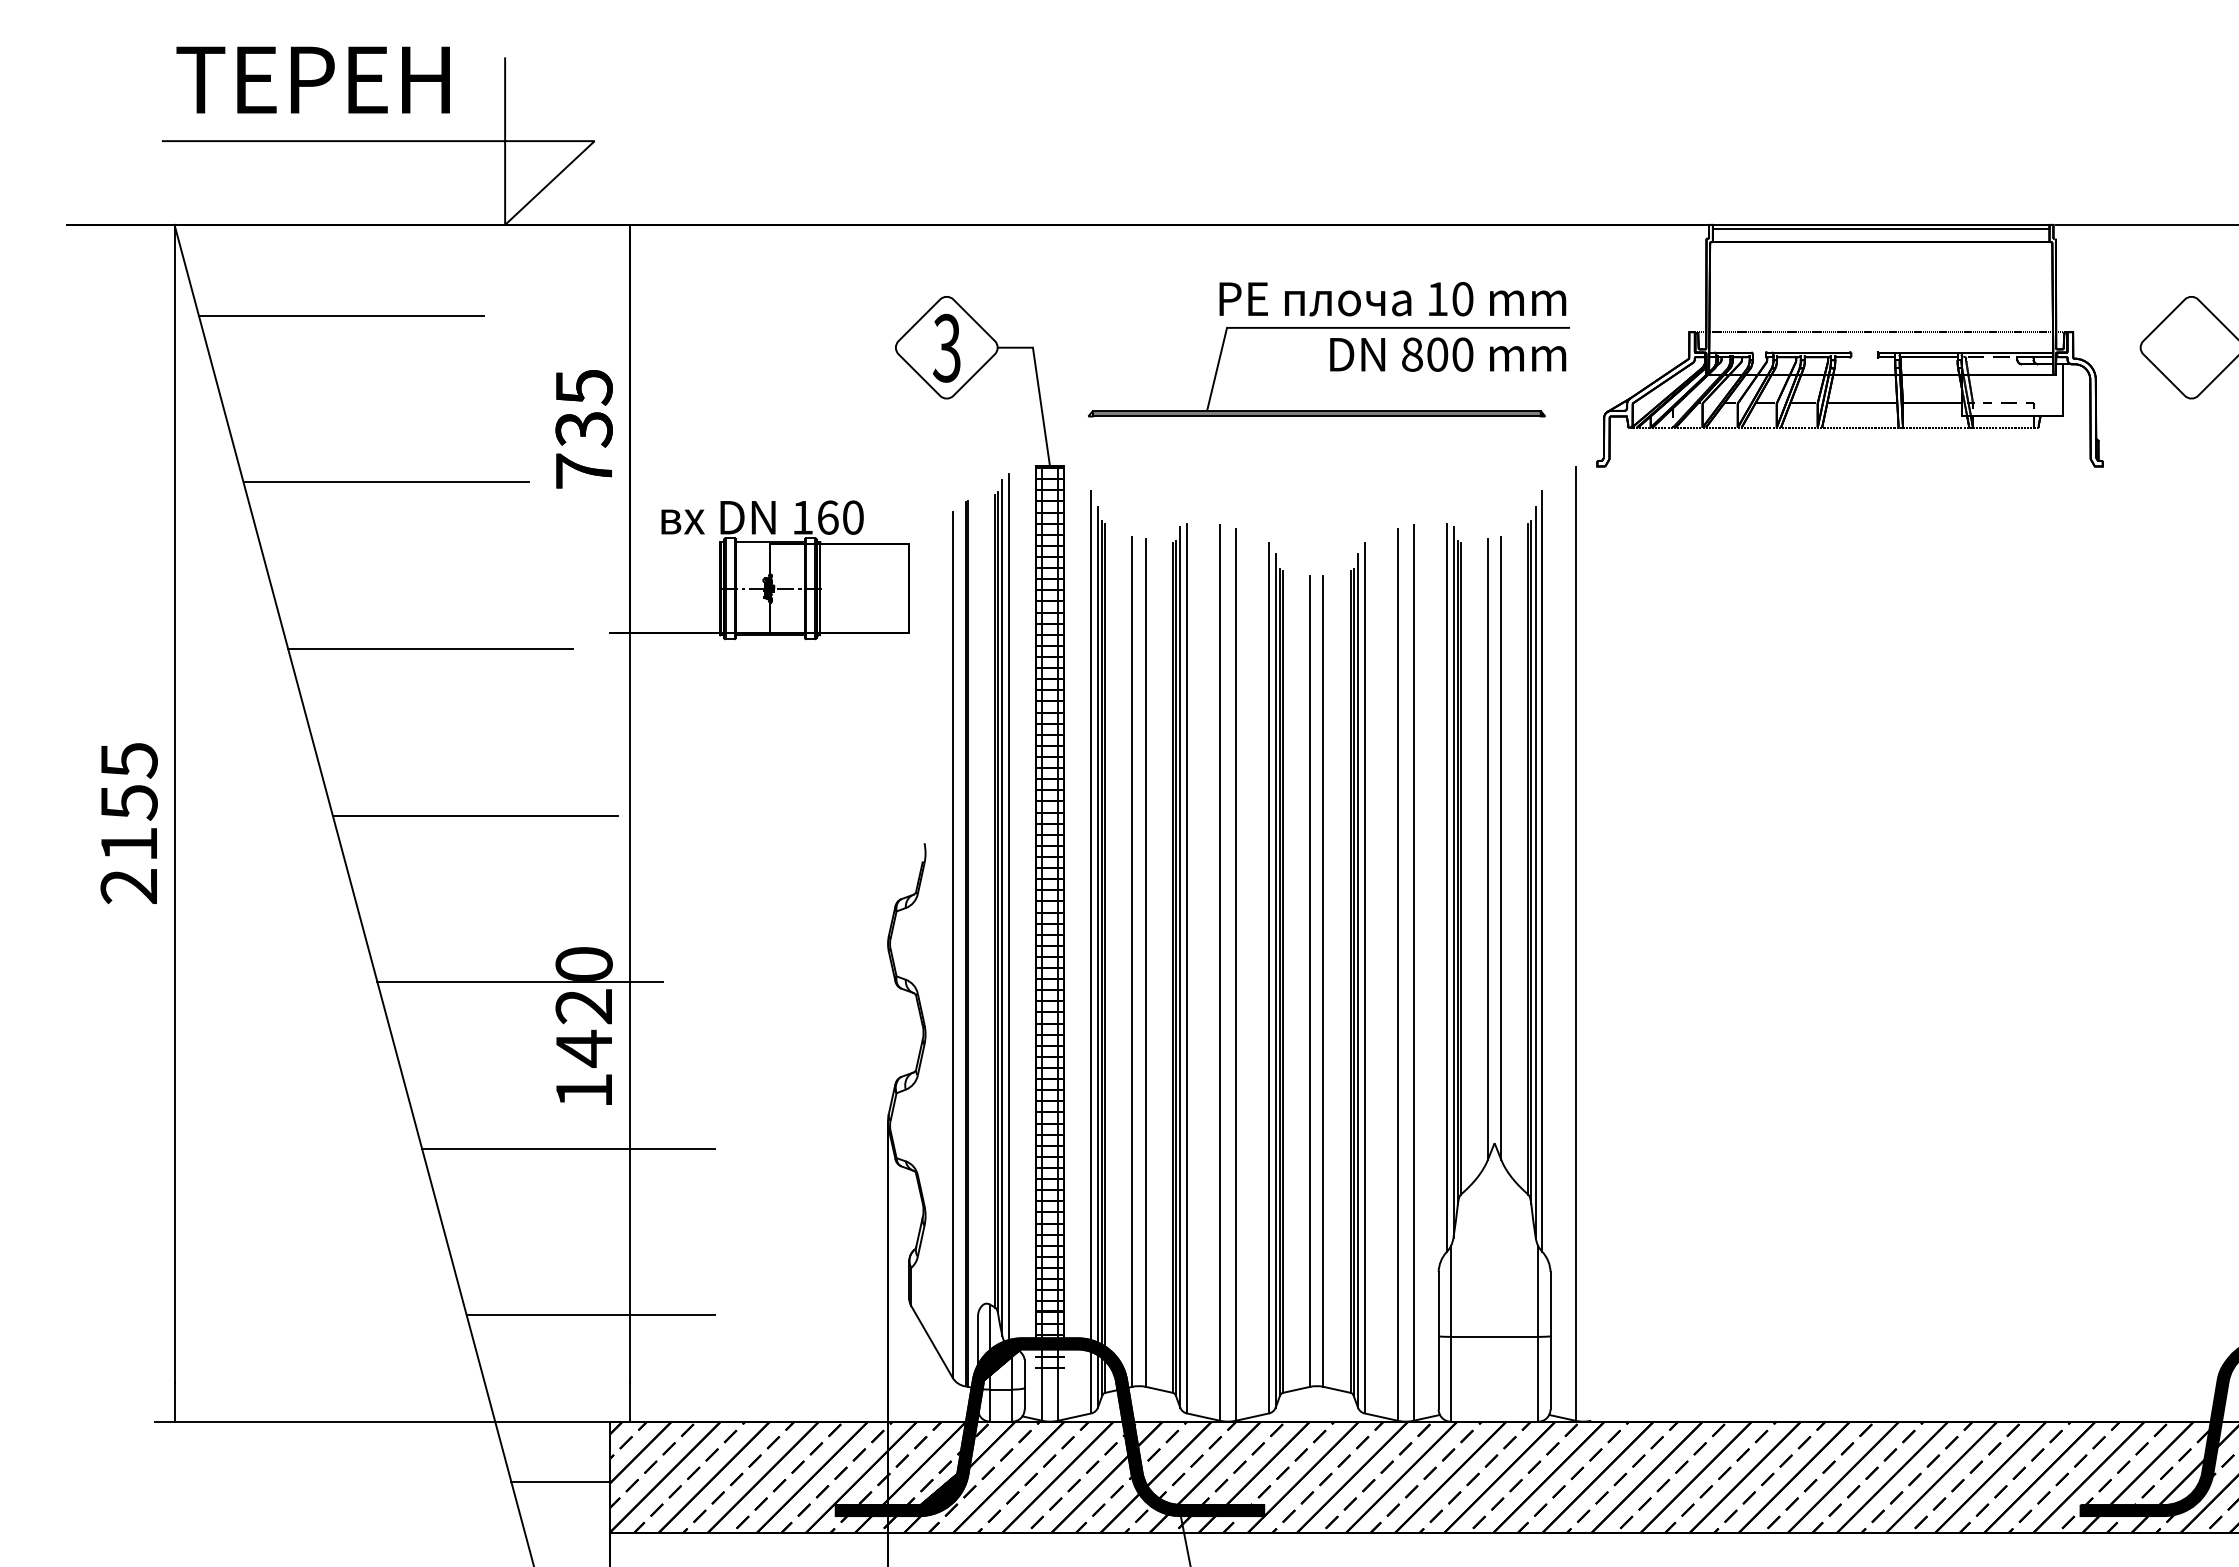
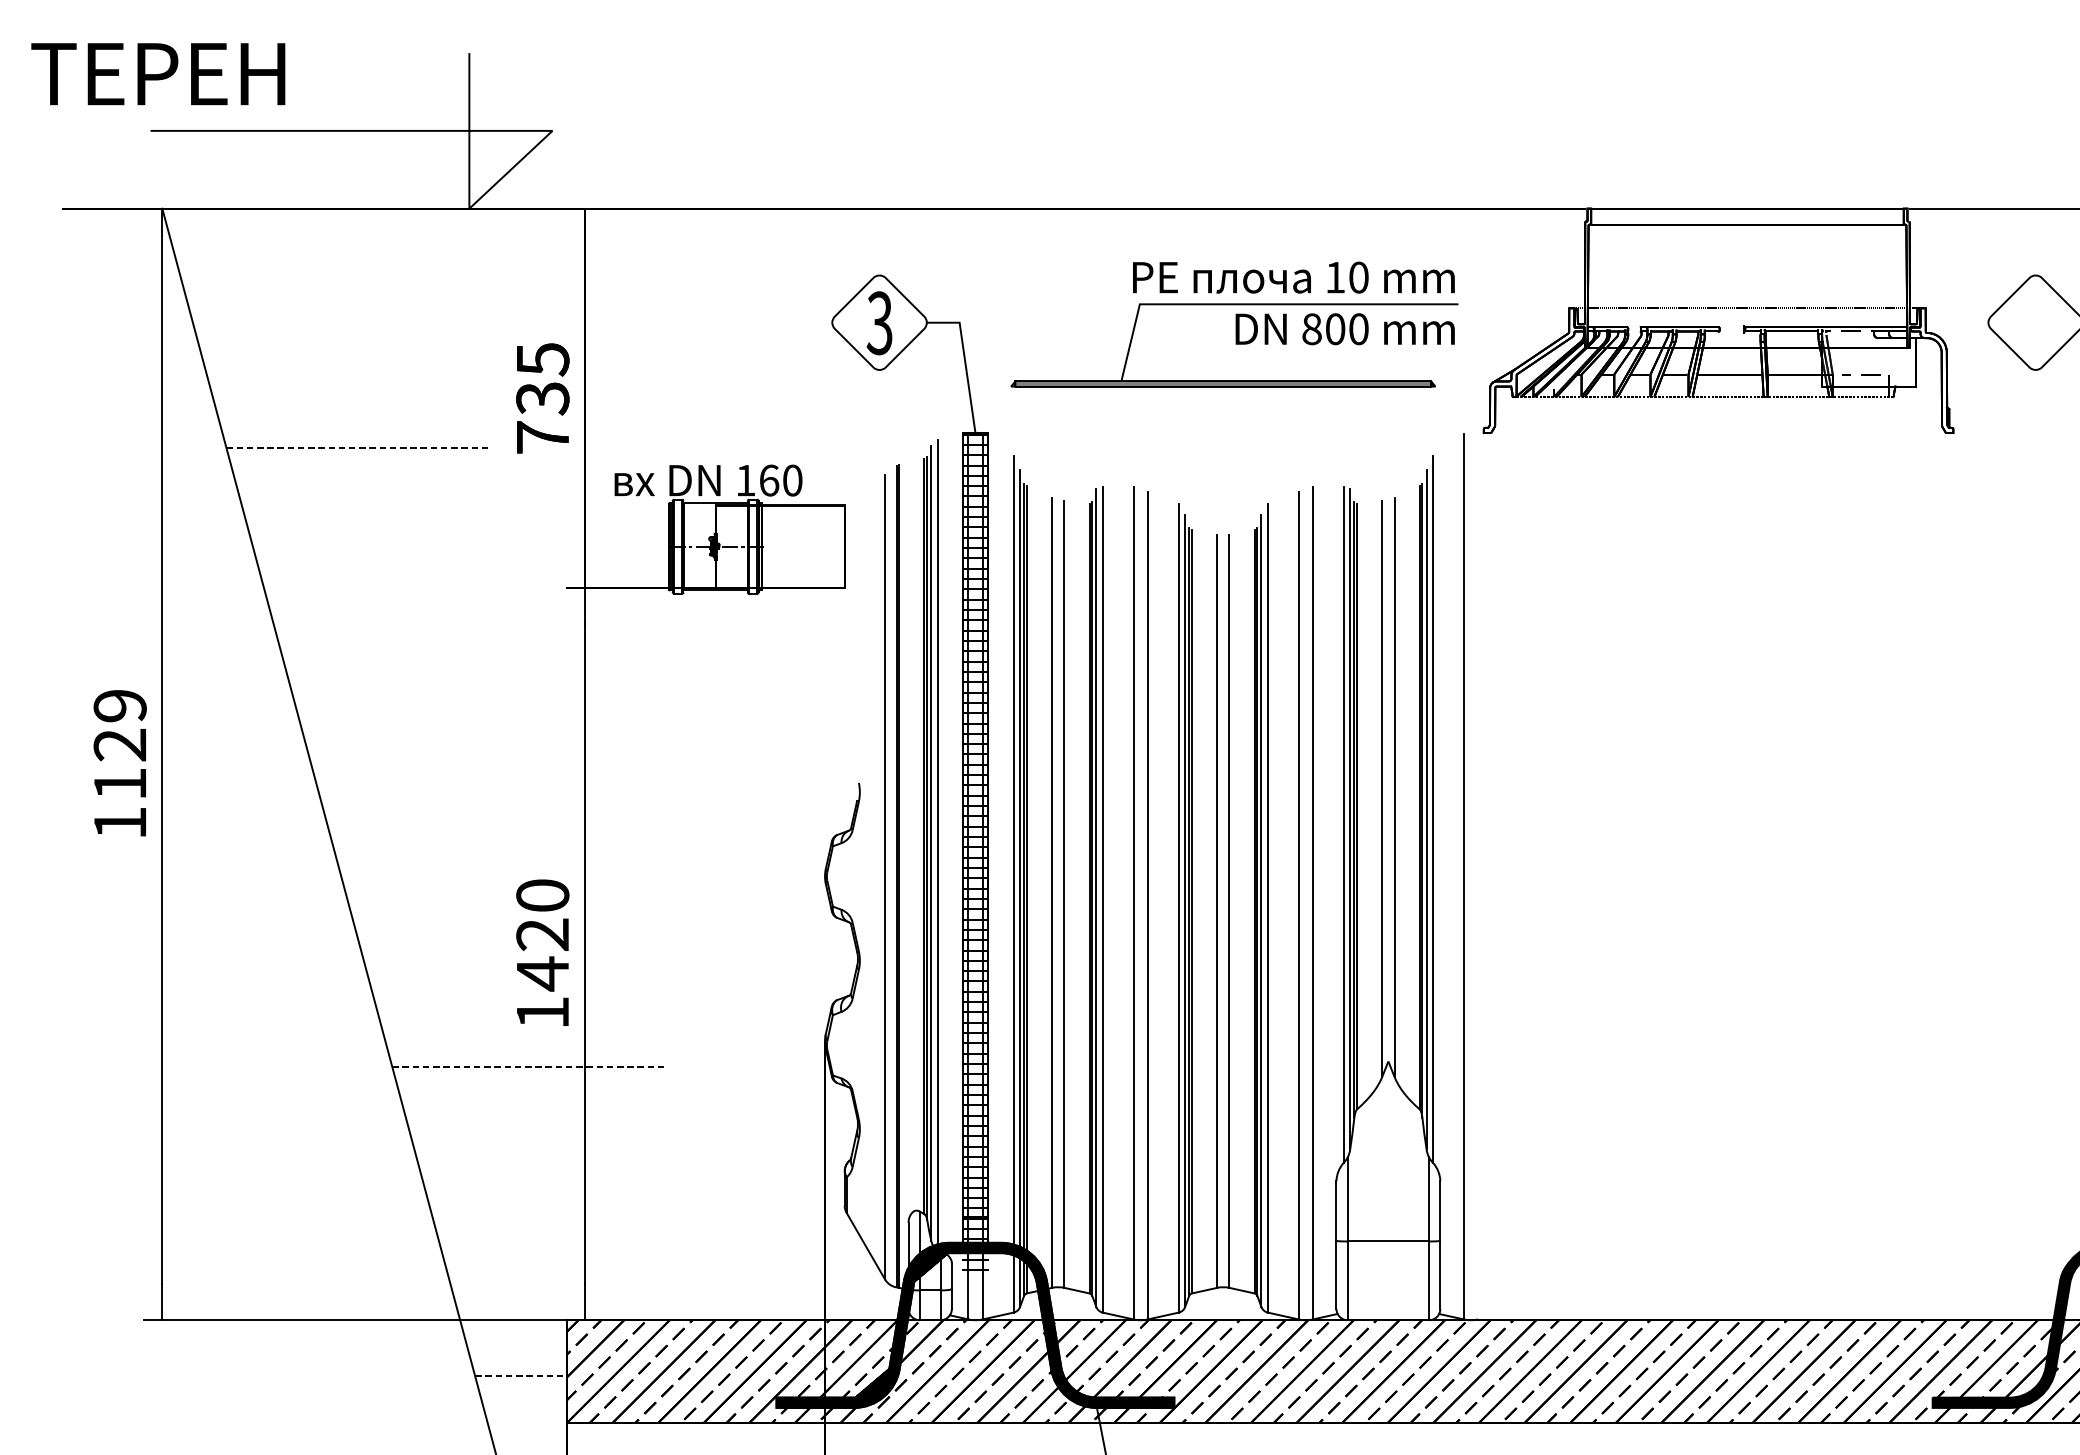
text: (312, 79) -> (157, 73), moved
line: (1880, 229) -> (1746, 212), removed
line: (341, 315) -> (317, 292), removed
line: (386, 482) -> (359, 447), solid -> dashed
line: (430, 648) -> (400, 602), removed
line: (475, 815) -> (441, 757), removed
text: (128, 823) -> (119, 764), 2155 -> 1129
line: (519, 982) -> (482, 912), removed
line: (569, 1148) -> (529, 1066), solid -> dashed
line: (590, 1315) -> (548, 1221), removed
line: (561, 1482) -> (521, 1376), solid -> dashed

